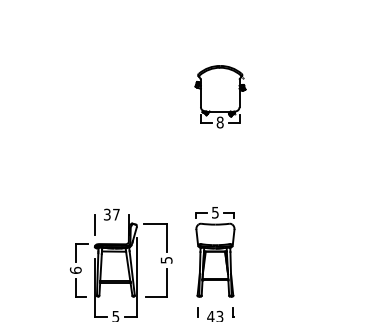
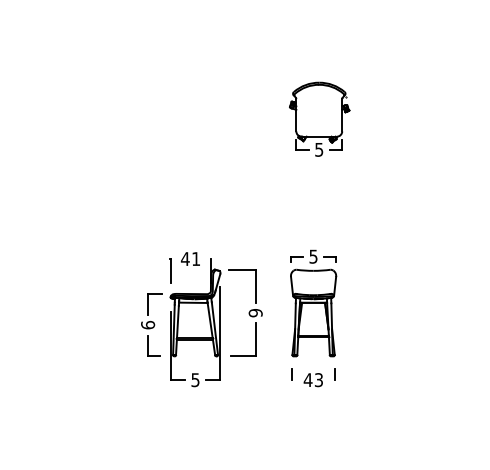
text: (220, 122) -> (319, 149), 8 -> 5
text: (111, 215) -> (190, 259), 37 -> 41
text: (166, 260) -> (255, 313), 5 -> 9

